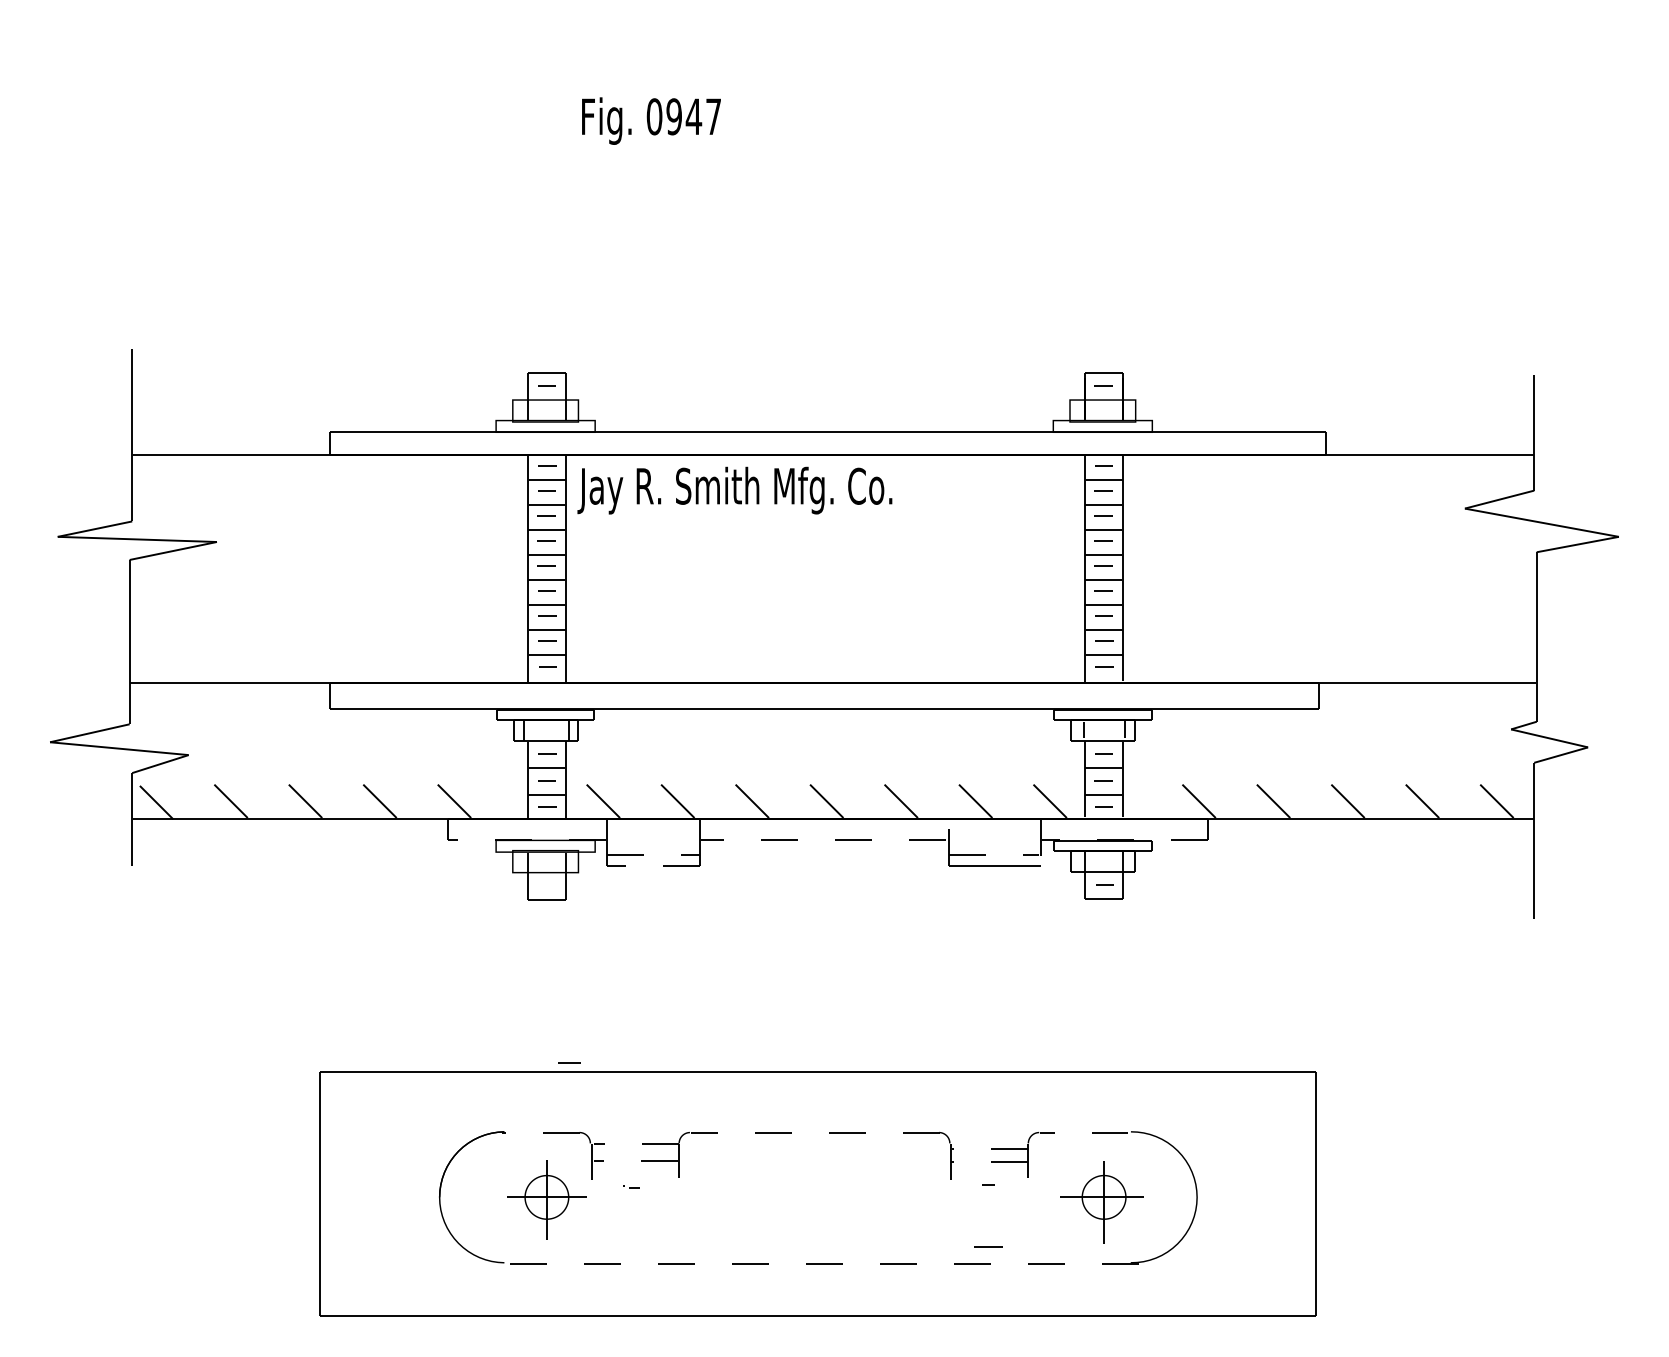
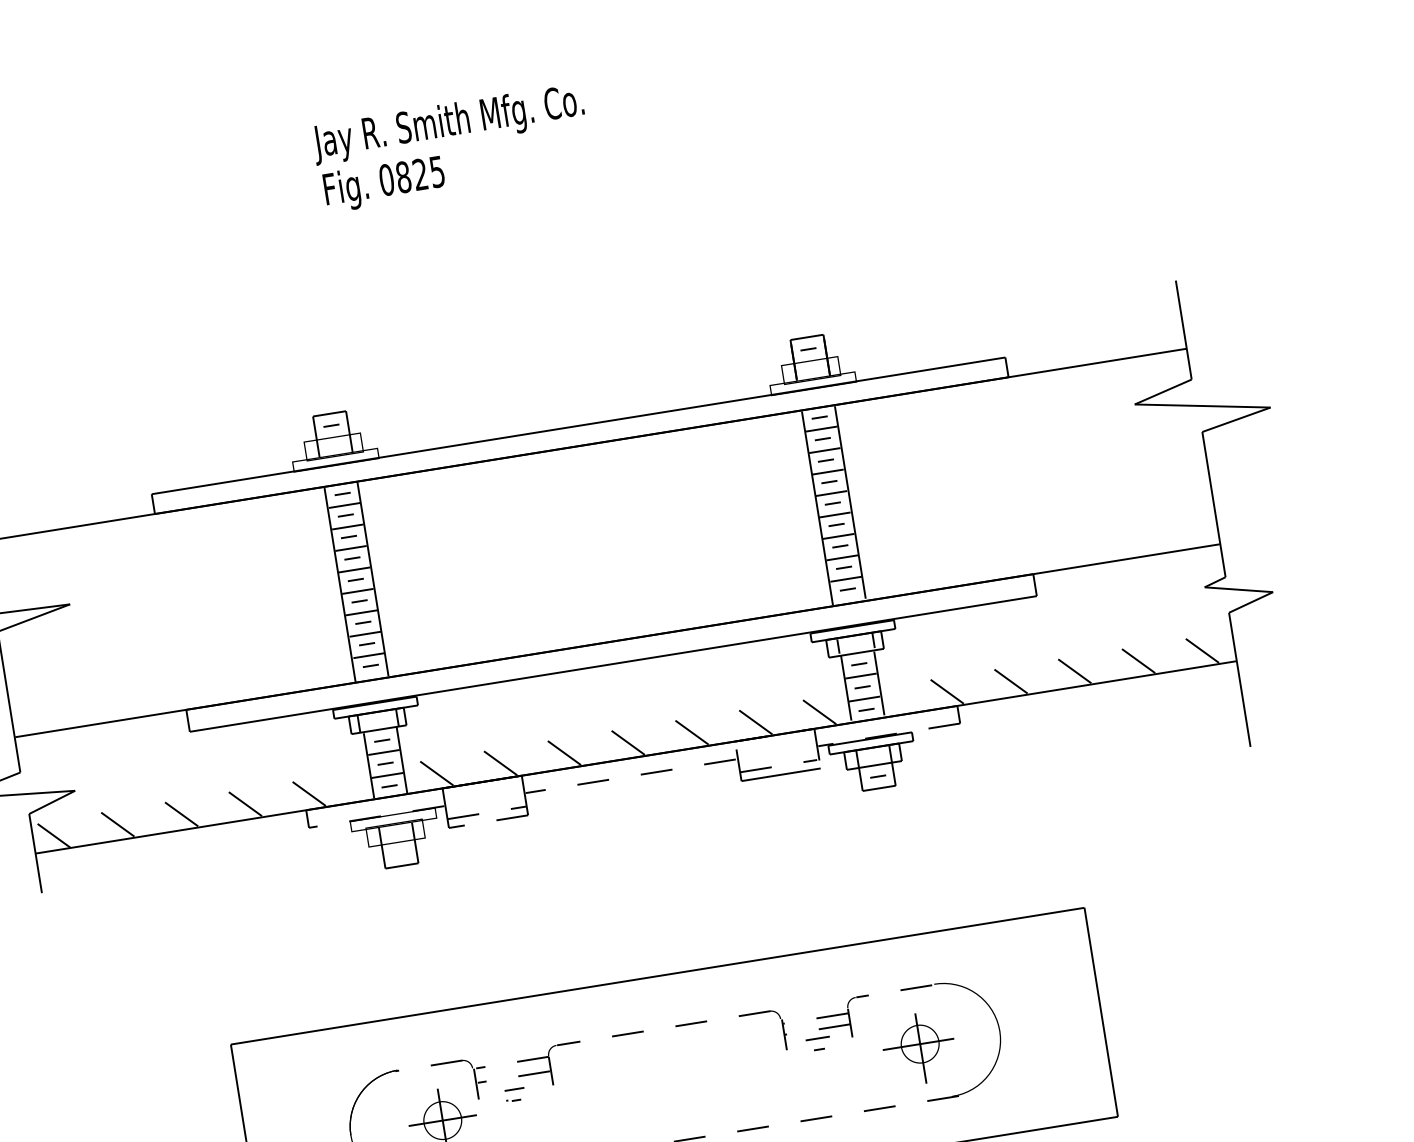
text: (693, 116) -> (420, 174), 0947 -> 0825
text: (734, 490) -> (448, 124), moved
line: (569, 1062) -> (514, 1088), moved
line: (988, 1246) -> (817, 1037), moved

